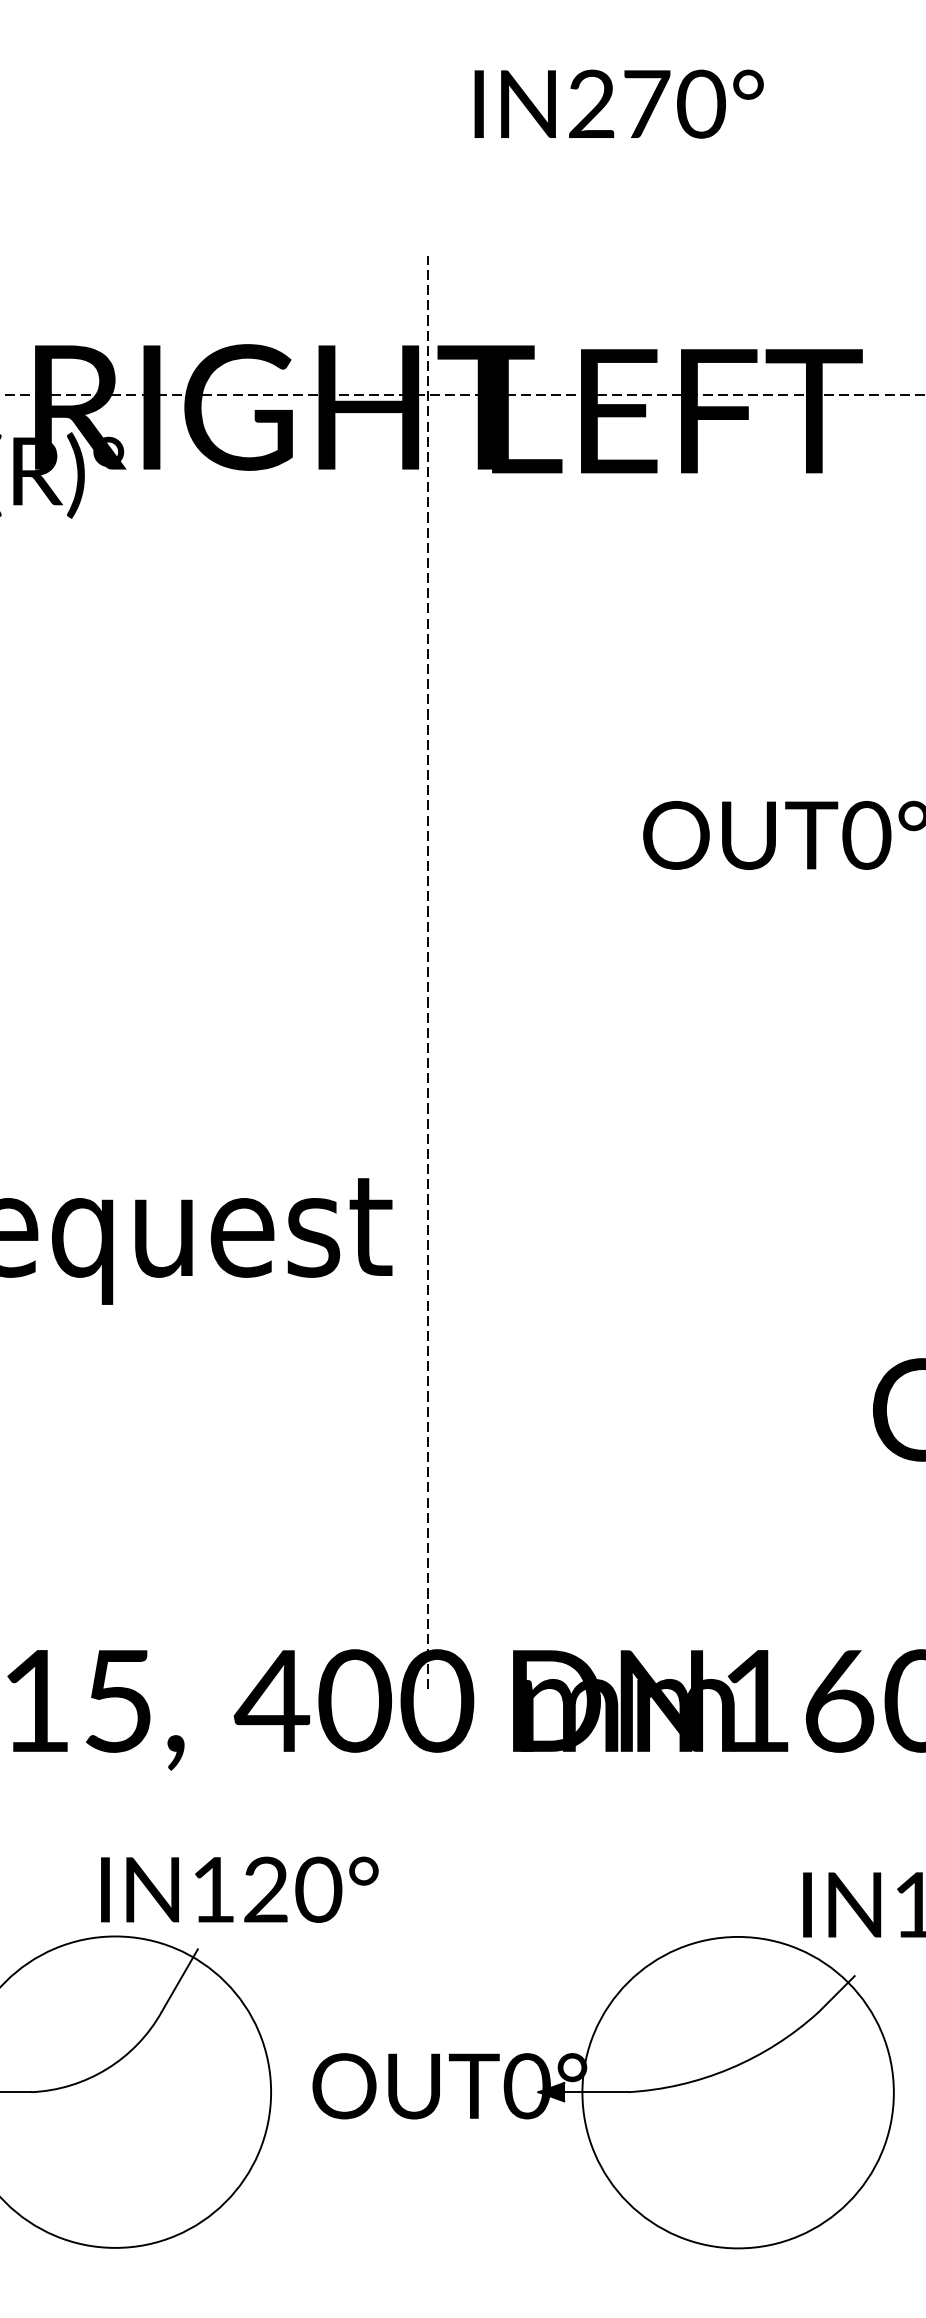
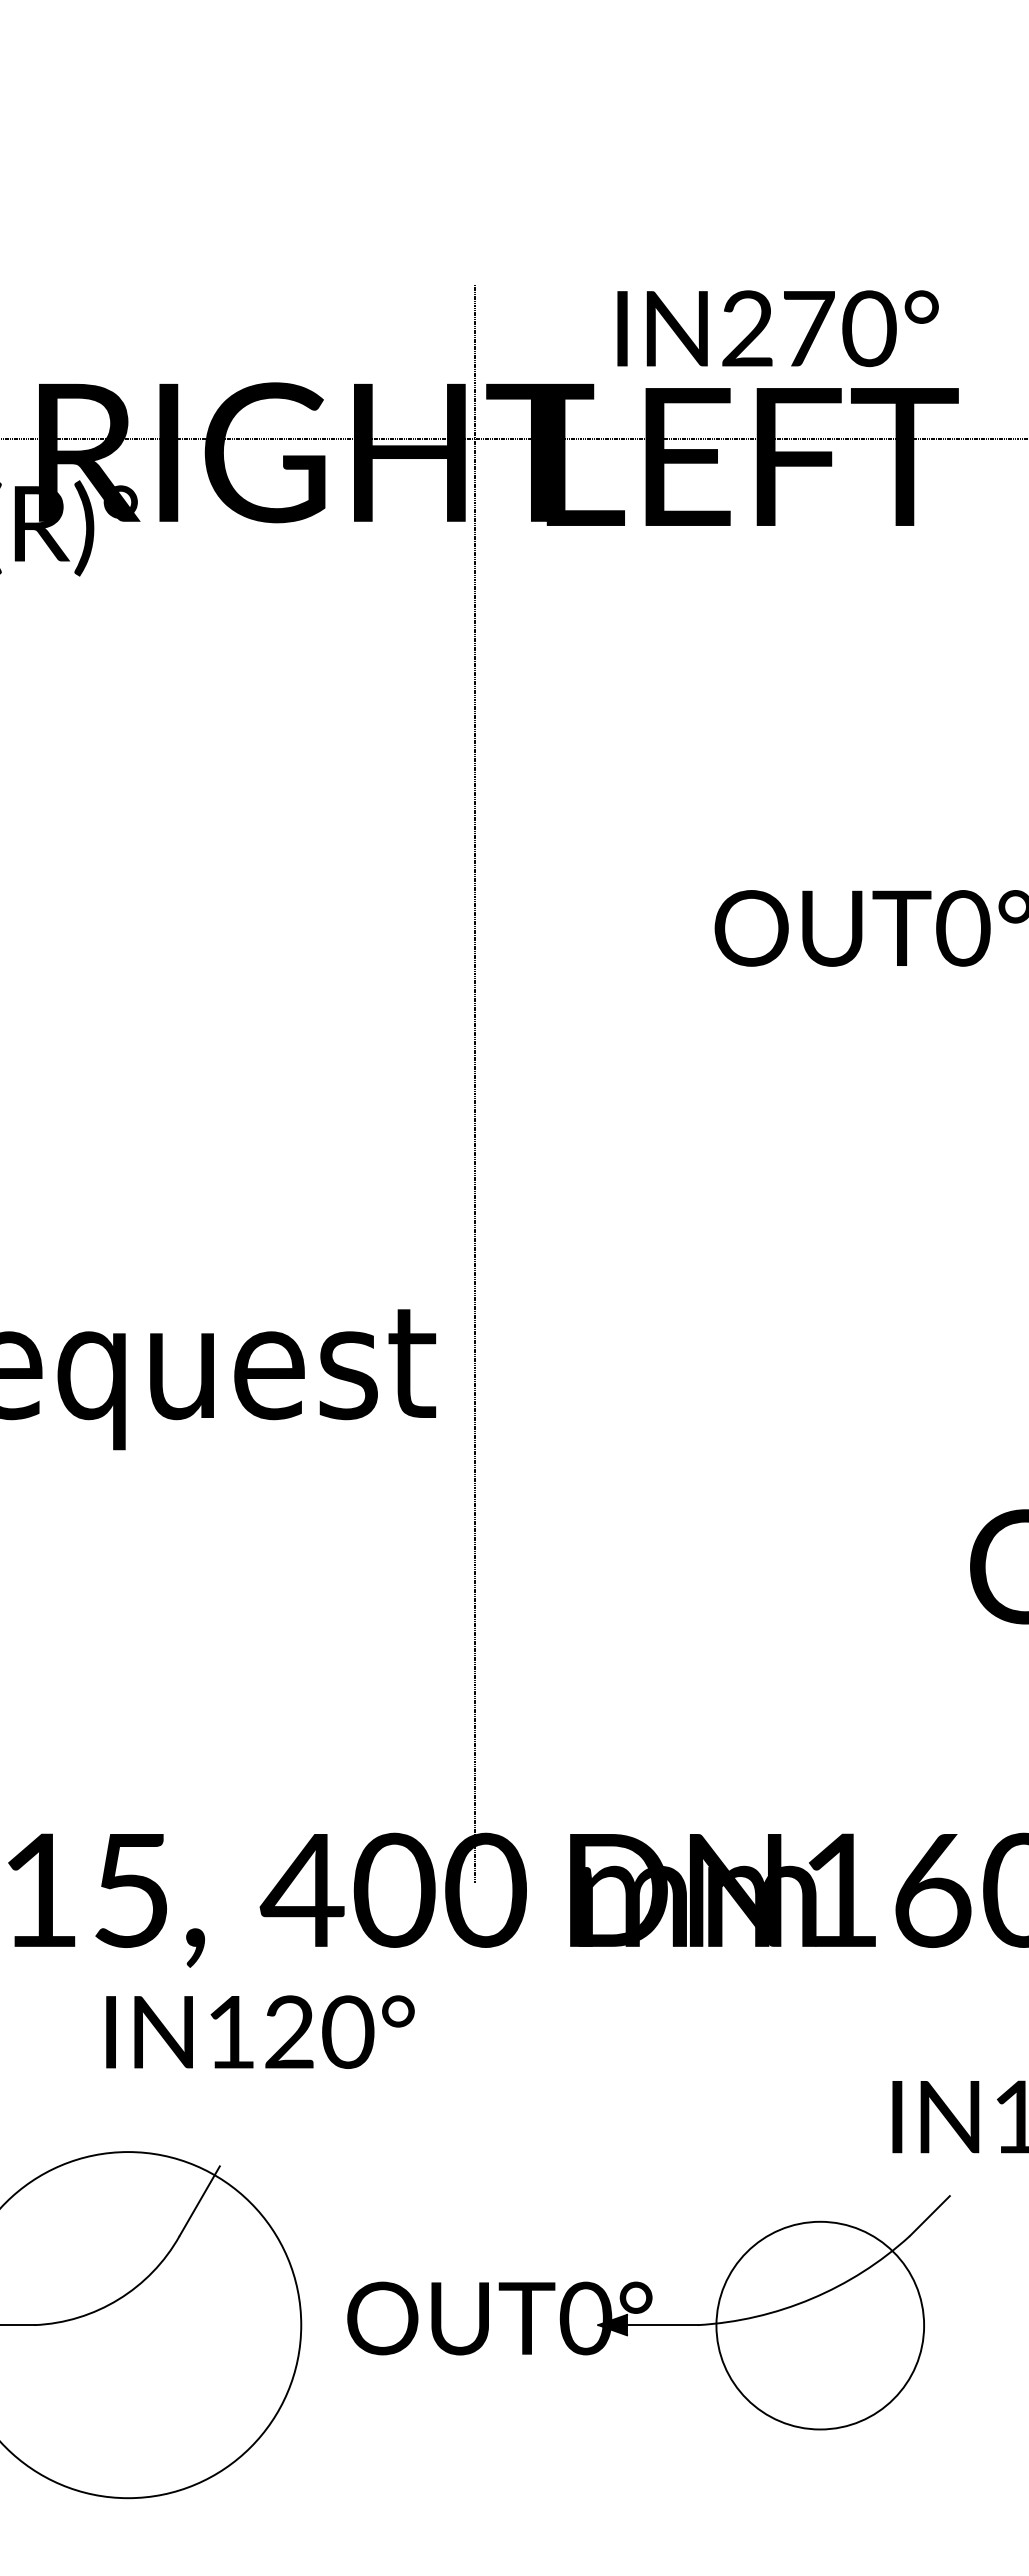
text: (618, 103) -> (777, 328), moved
text: (239, 1889) -> (260, 2031), moved
circle: (738, 2092) -> (820, 2325), size x0.6

